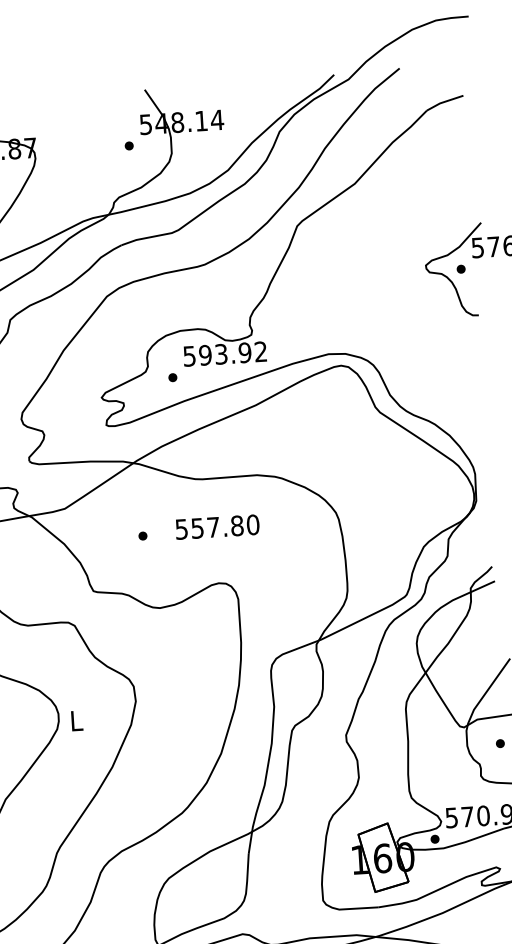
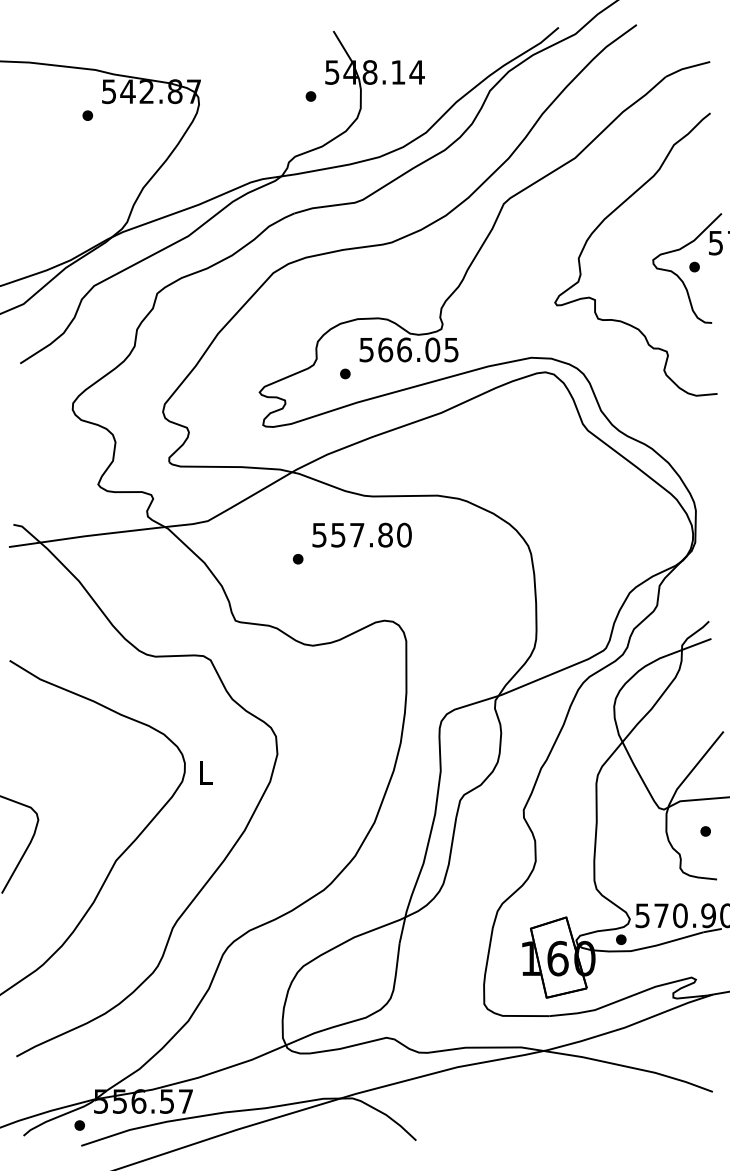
curve: (381, 237) -> (602, 223), added
text: (233, 353) -> (418, 349), 593.92 -> 566.05
text: (217, 526) -> (361, 534), moved

